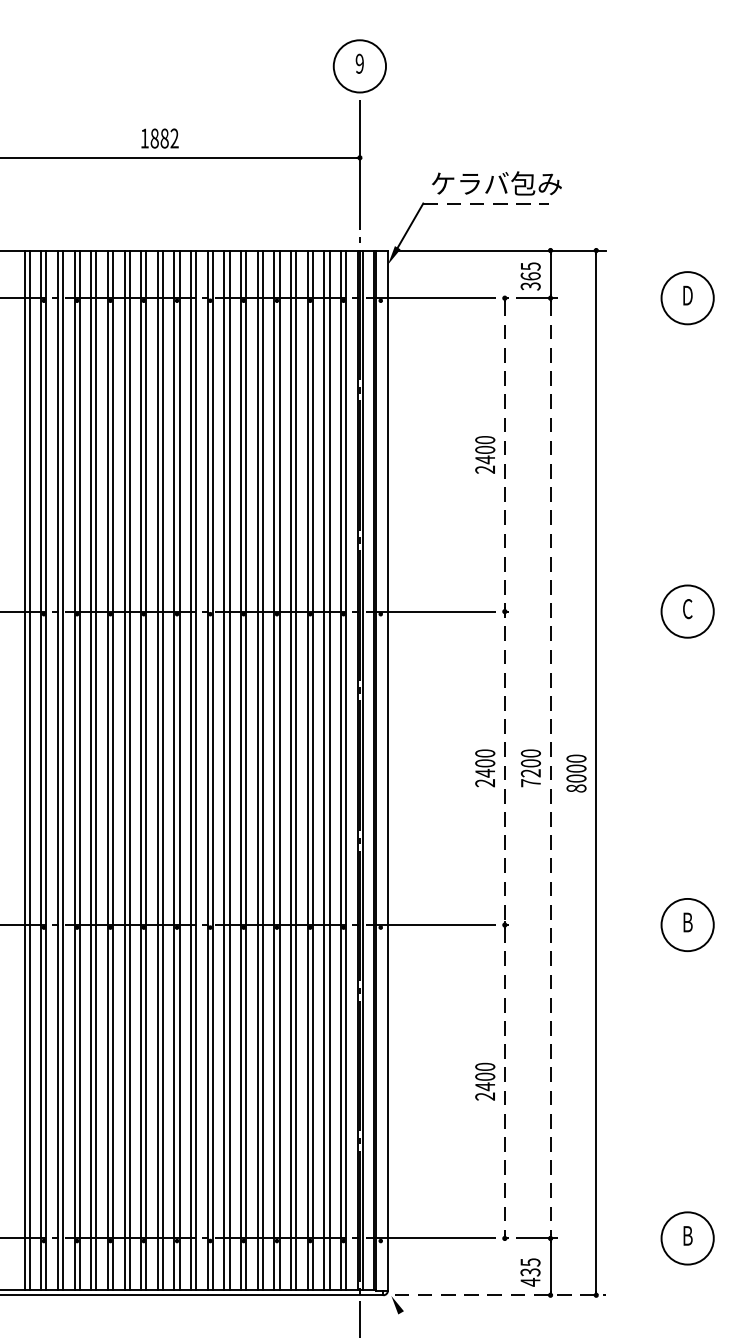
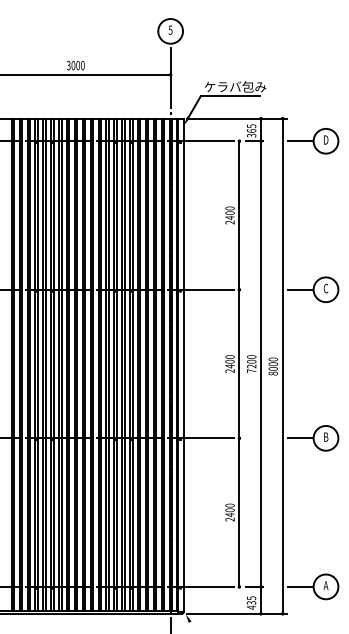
text: (359, 62) -> (170, 29), 9 -> 5
text: (159, 138) -> (75, 65), 1882 -> 3000
line: (486, 203) -> (230, 96), dashed -> solid
line: (633, 298) -> (300, 141), added
line: (633, 610) -> (300, 289), added
line: (551, 769) -> (261, 364), dashed -> solid
line: (505, 771) -> (239, 365), dashed -> solid
line: (633, 925) -> (300, 438), added
text: (686, 1235) -> (325, 585), B -> A
line: (633, 1237) -> (300, 586), added
line: (500, 1294) -> (237, 613), dashed -> solid

